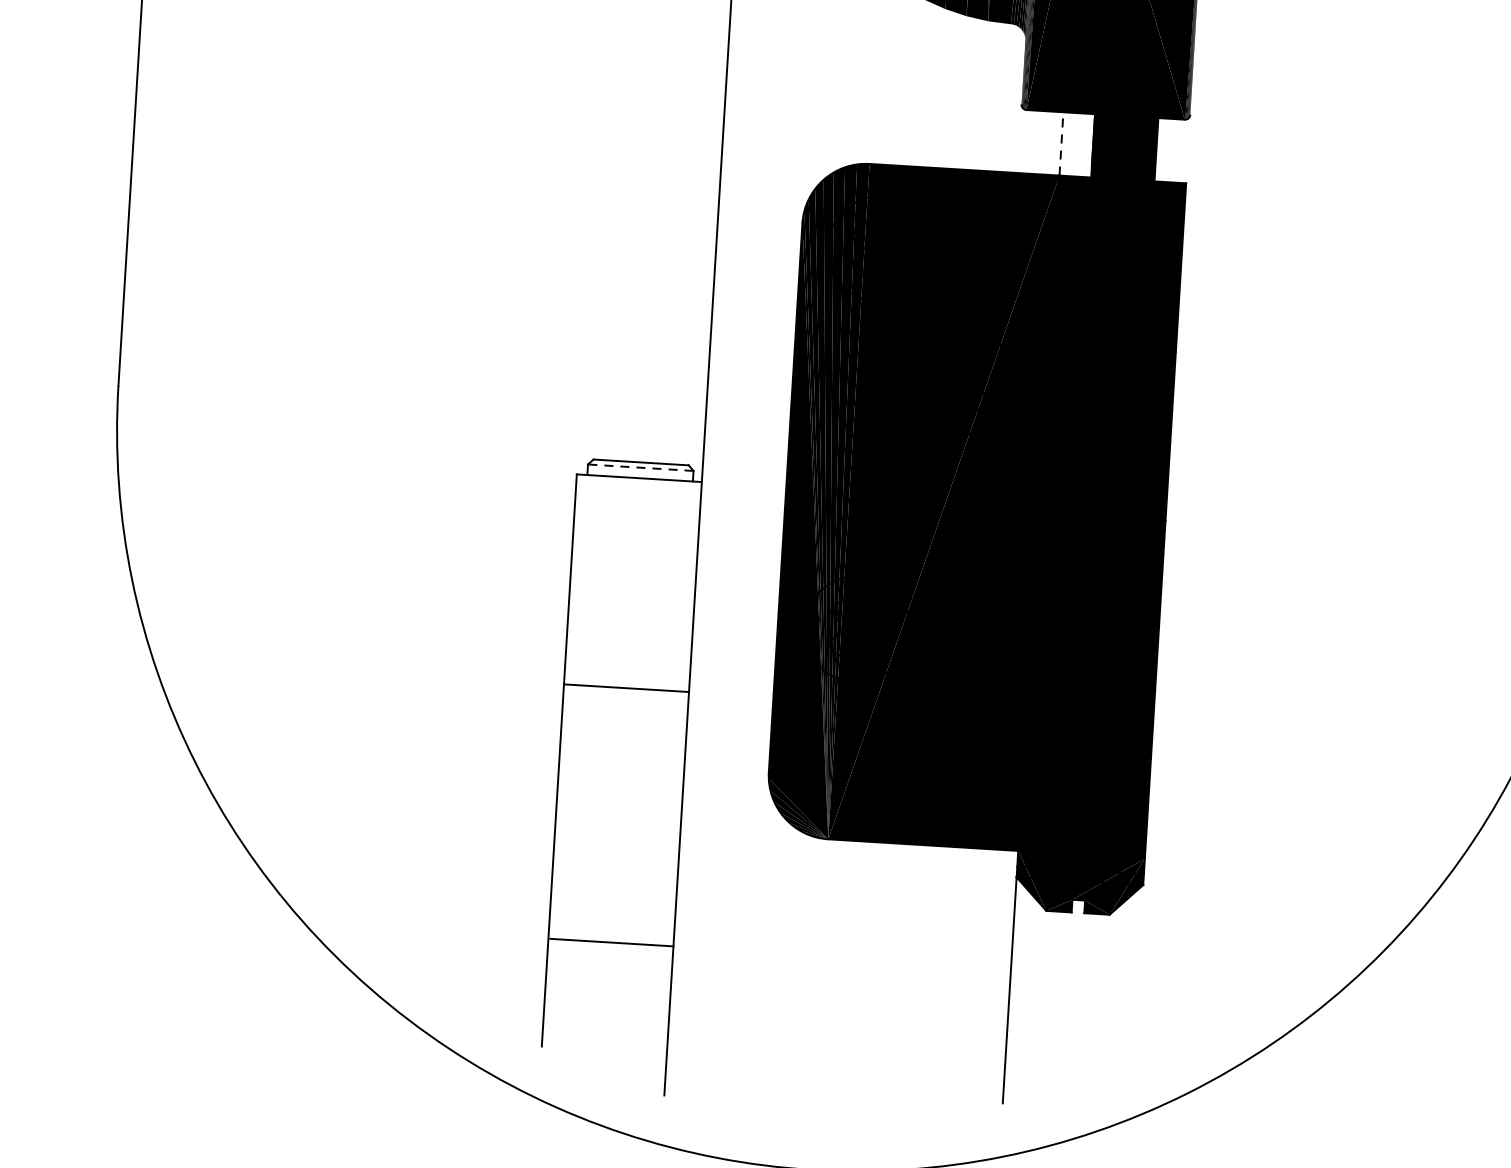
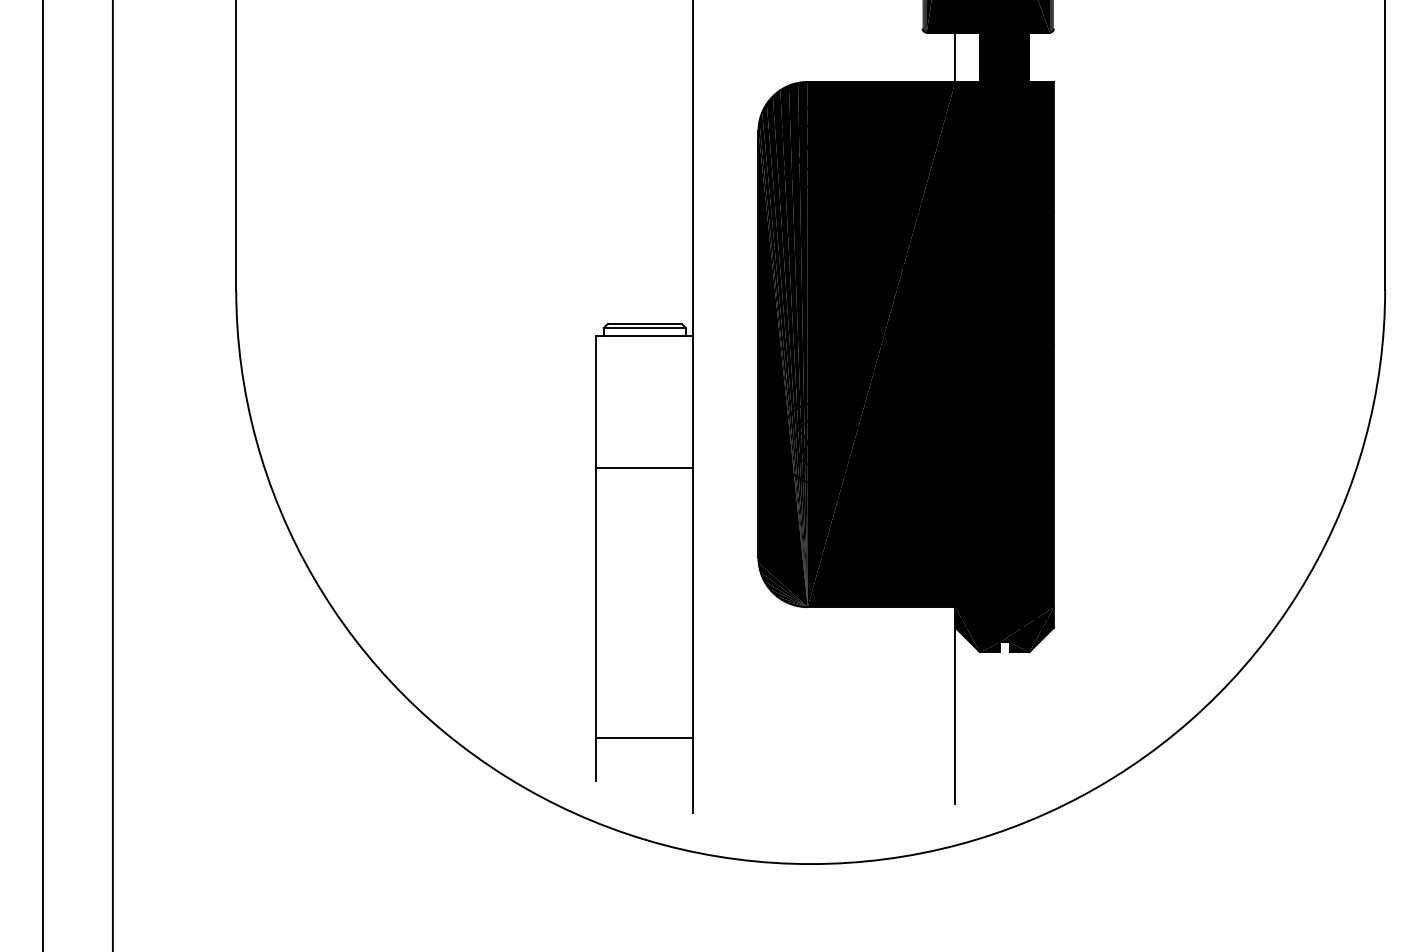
line: (1061, 144) -> (955, 57), dashed -> solid
line: (640, 468) -> (644, 328), dashed -> solid
line: (625, 687) -> (643, 467), moved
line: (611, 942) -> (644, 738), moved

